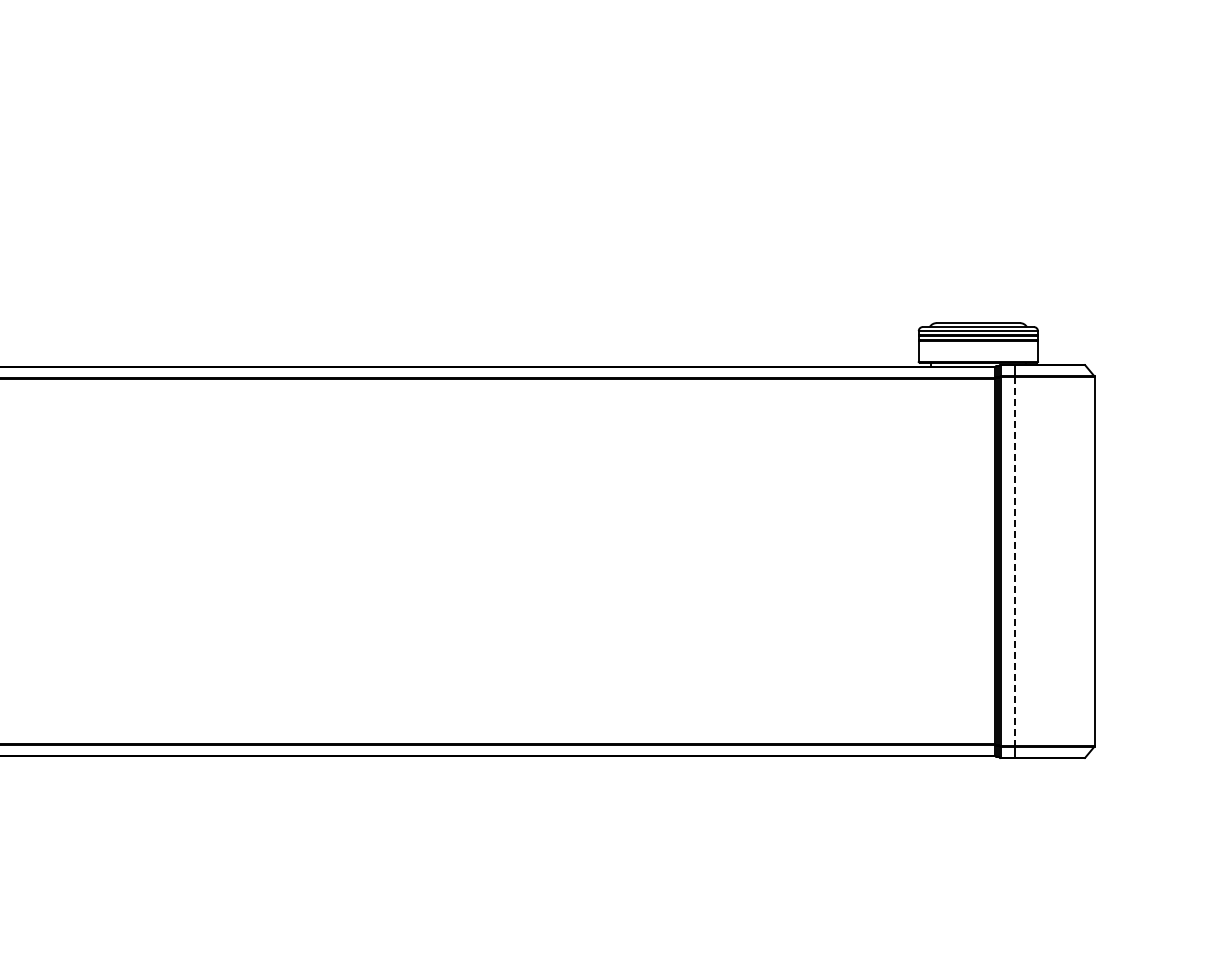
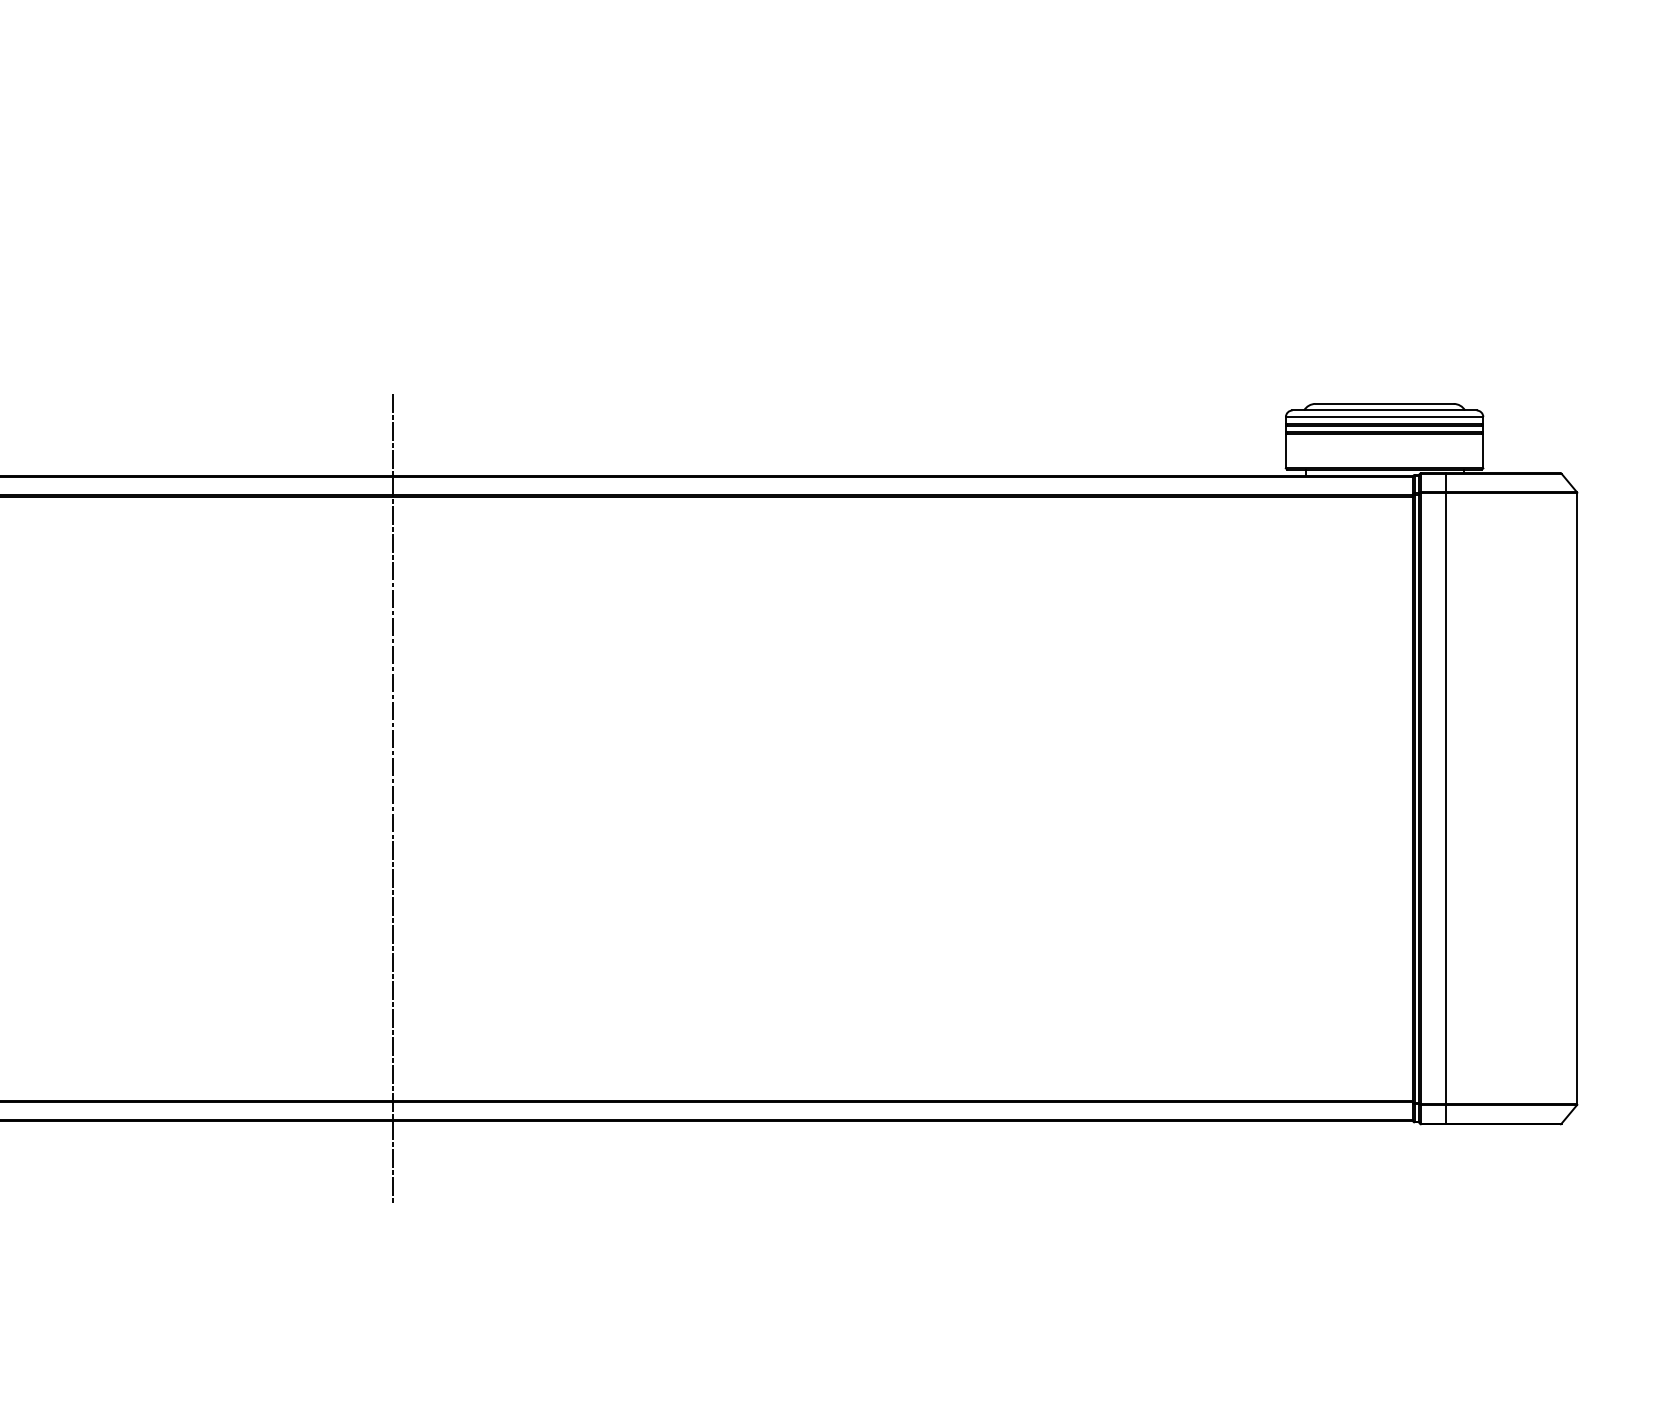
line: (379, 561) -> (392, 798), added
line: (1015, 562) -> (1446, 800), dashed -> solid

